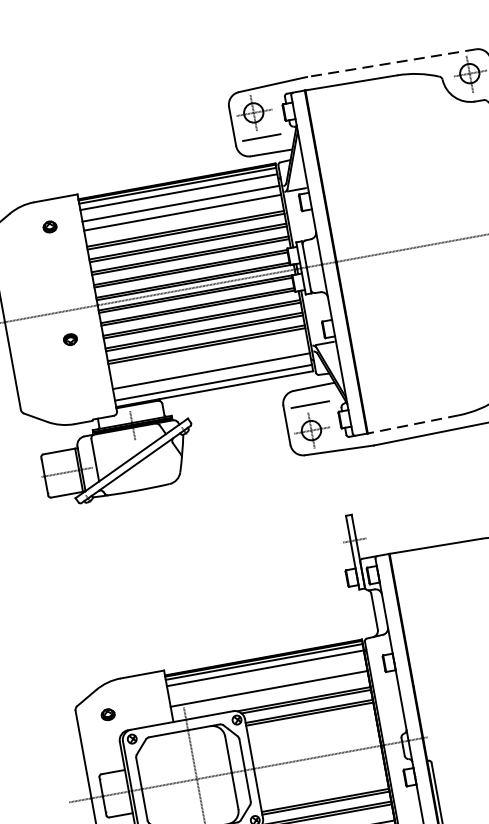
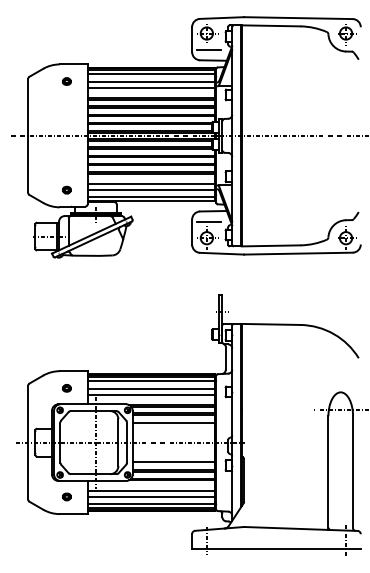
line: (390, 64) -> (297, 18), dashed -> solid
part: (69, 338) -> (66, 189), moved
line: (208, 363) -> (150, 184), added
line: (412, 423) -> (270, 245), dashed -> solid
line: (266, 679) -> (150, 388), added
part: (107, 715) -> (66, 388), moved
line: (311, 727) -> (173, 423), added
line: (322, 788) -> (173, 462), added

